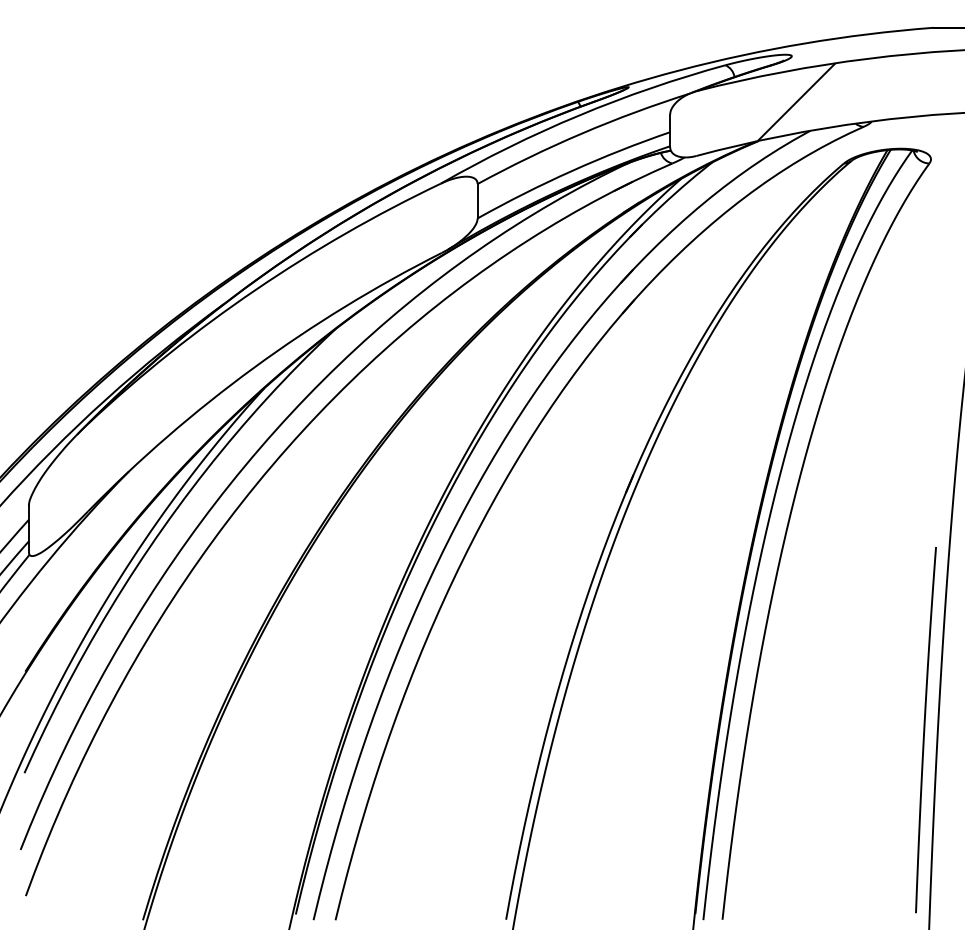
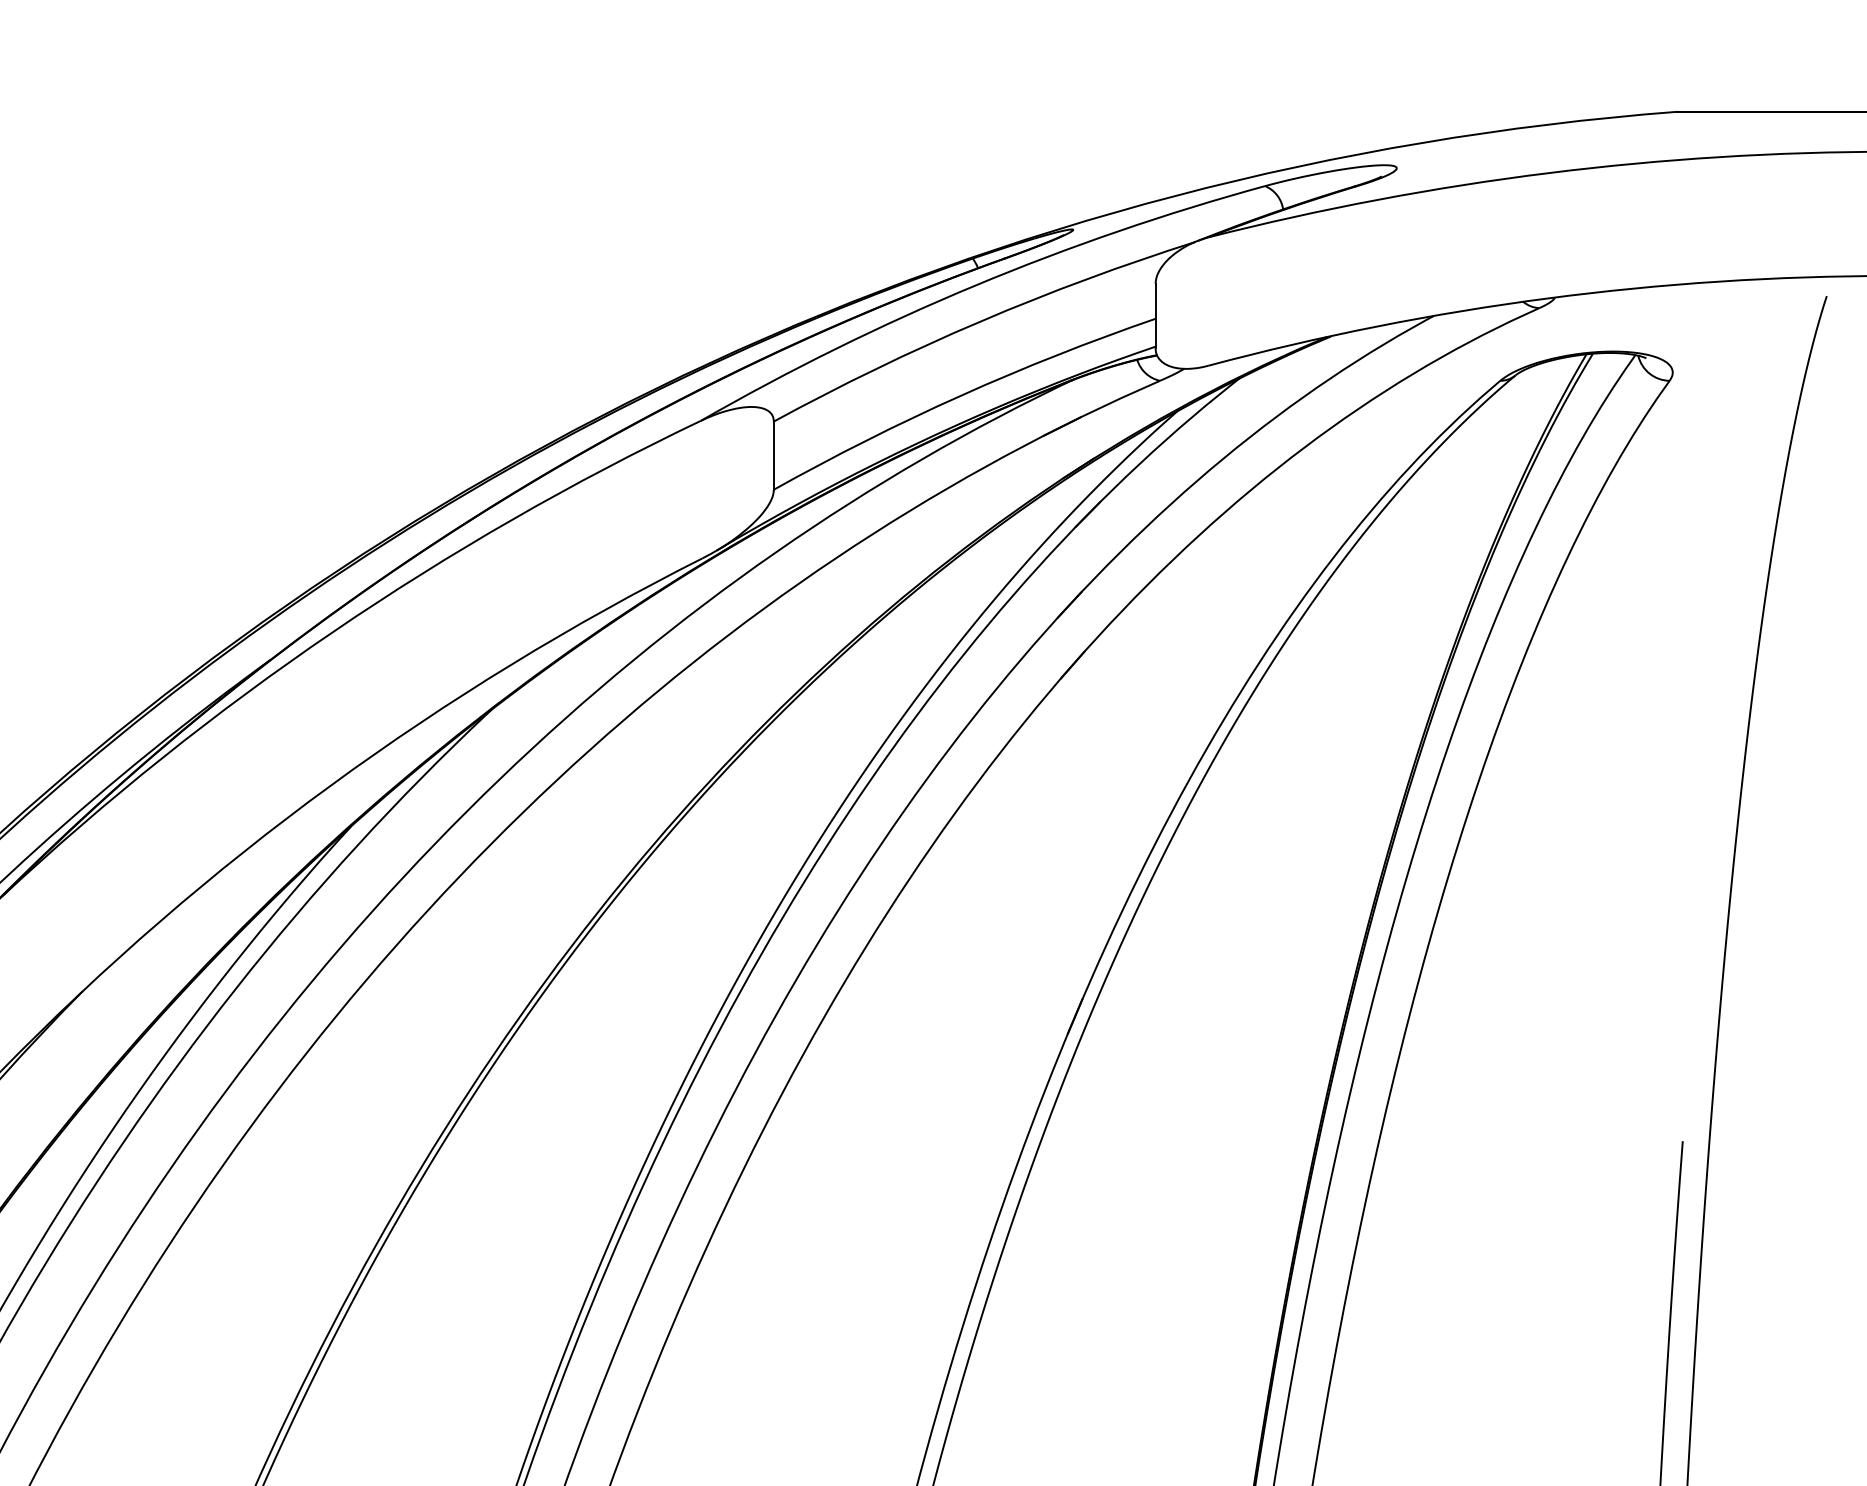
hatch: (796, 102) -> (1406, 259), removed

